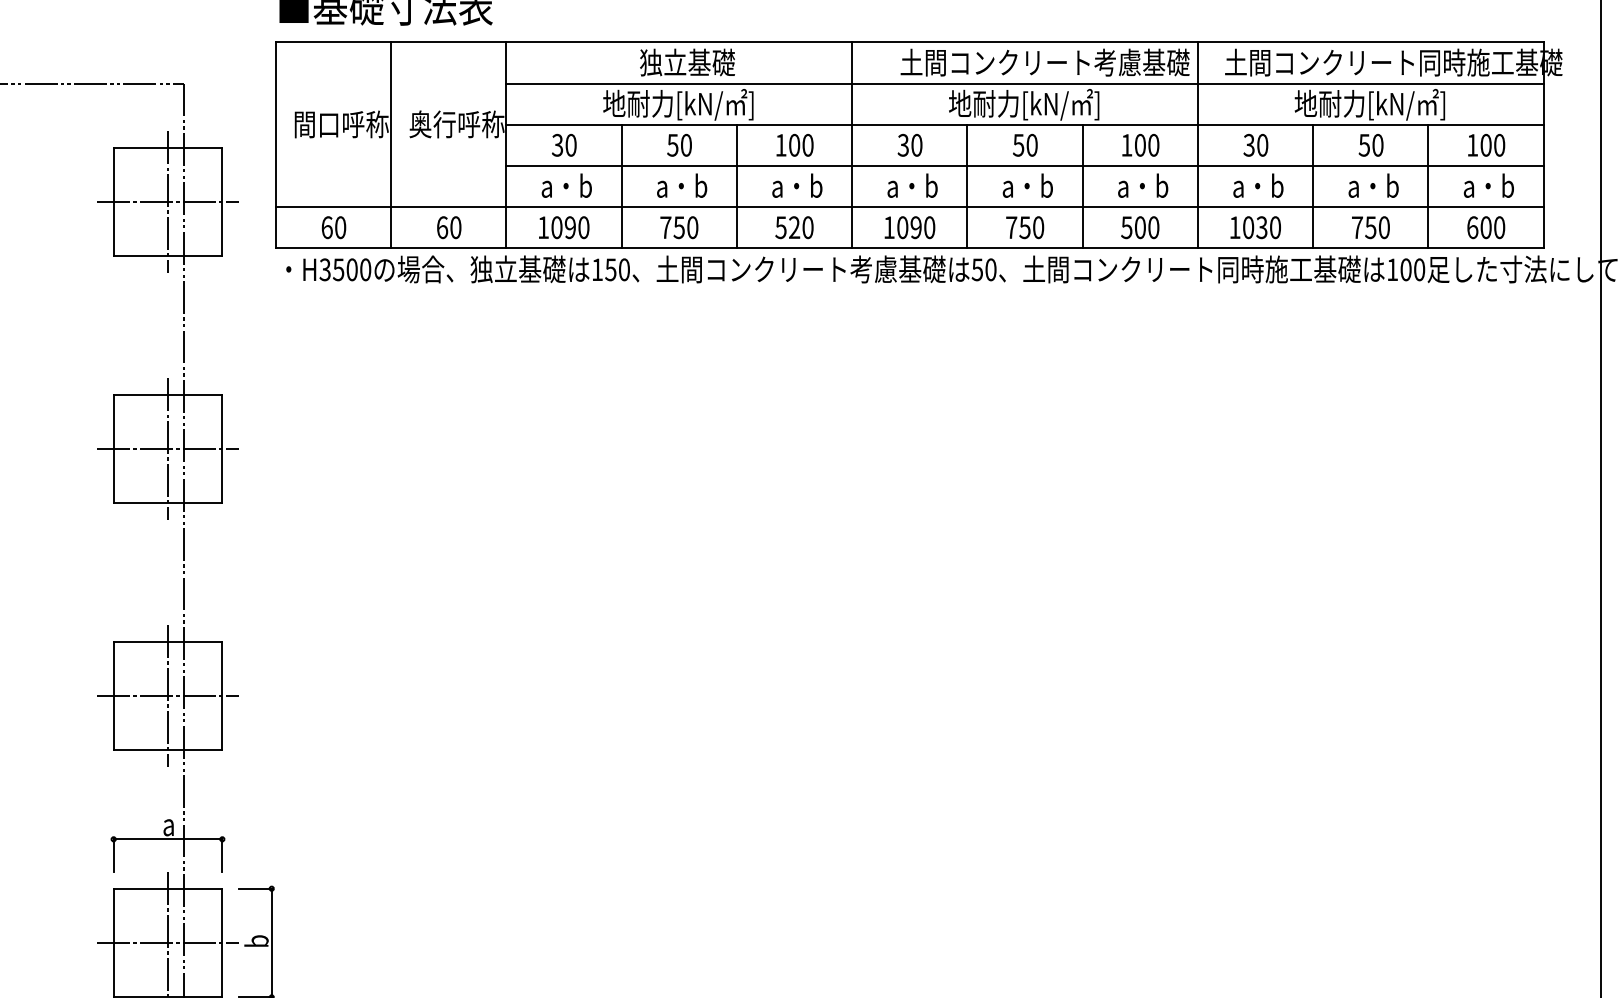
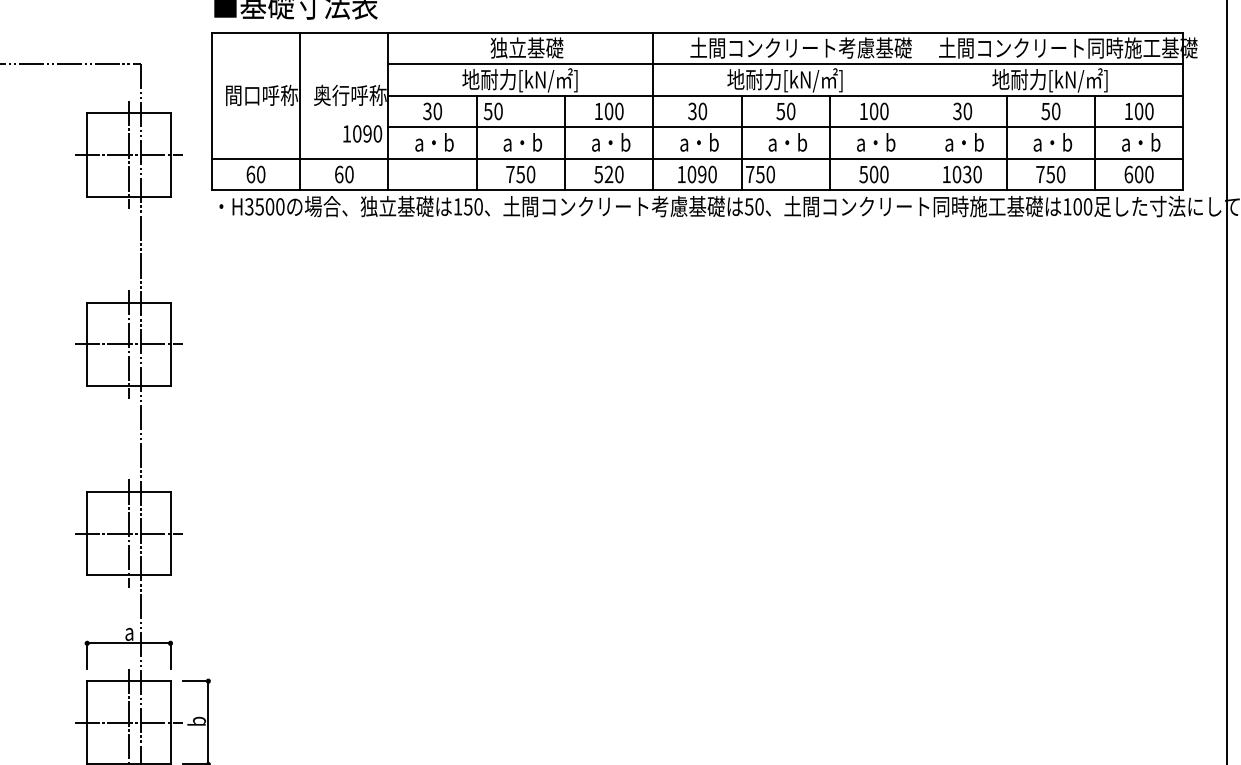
text: (679, 144) -> (493, 110), moved
line: (1197, 145) -> (917, 111), removed
text: (564, 227) -> (362, 133), moved
text: (1025, 227) -> (760, 174), moved

